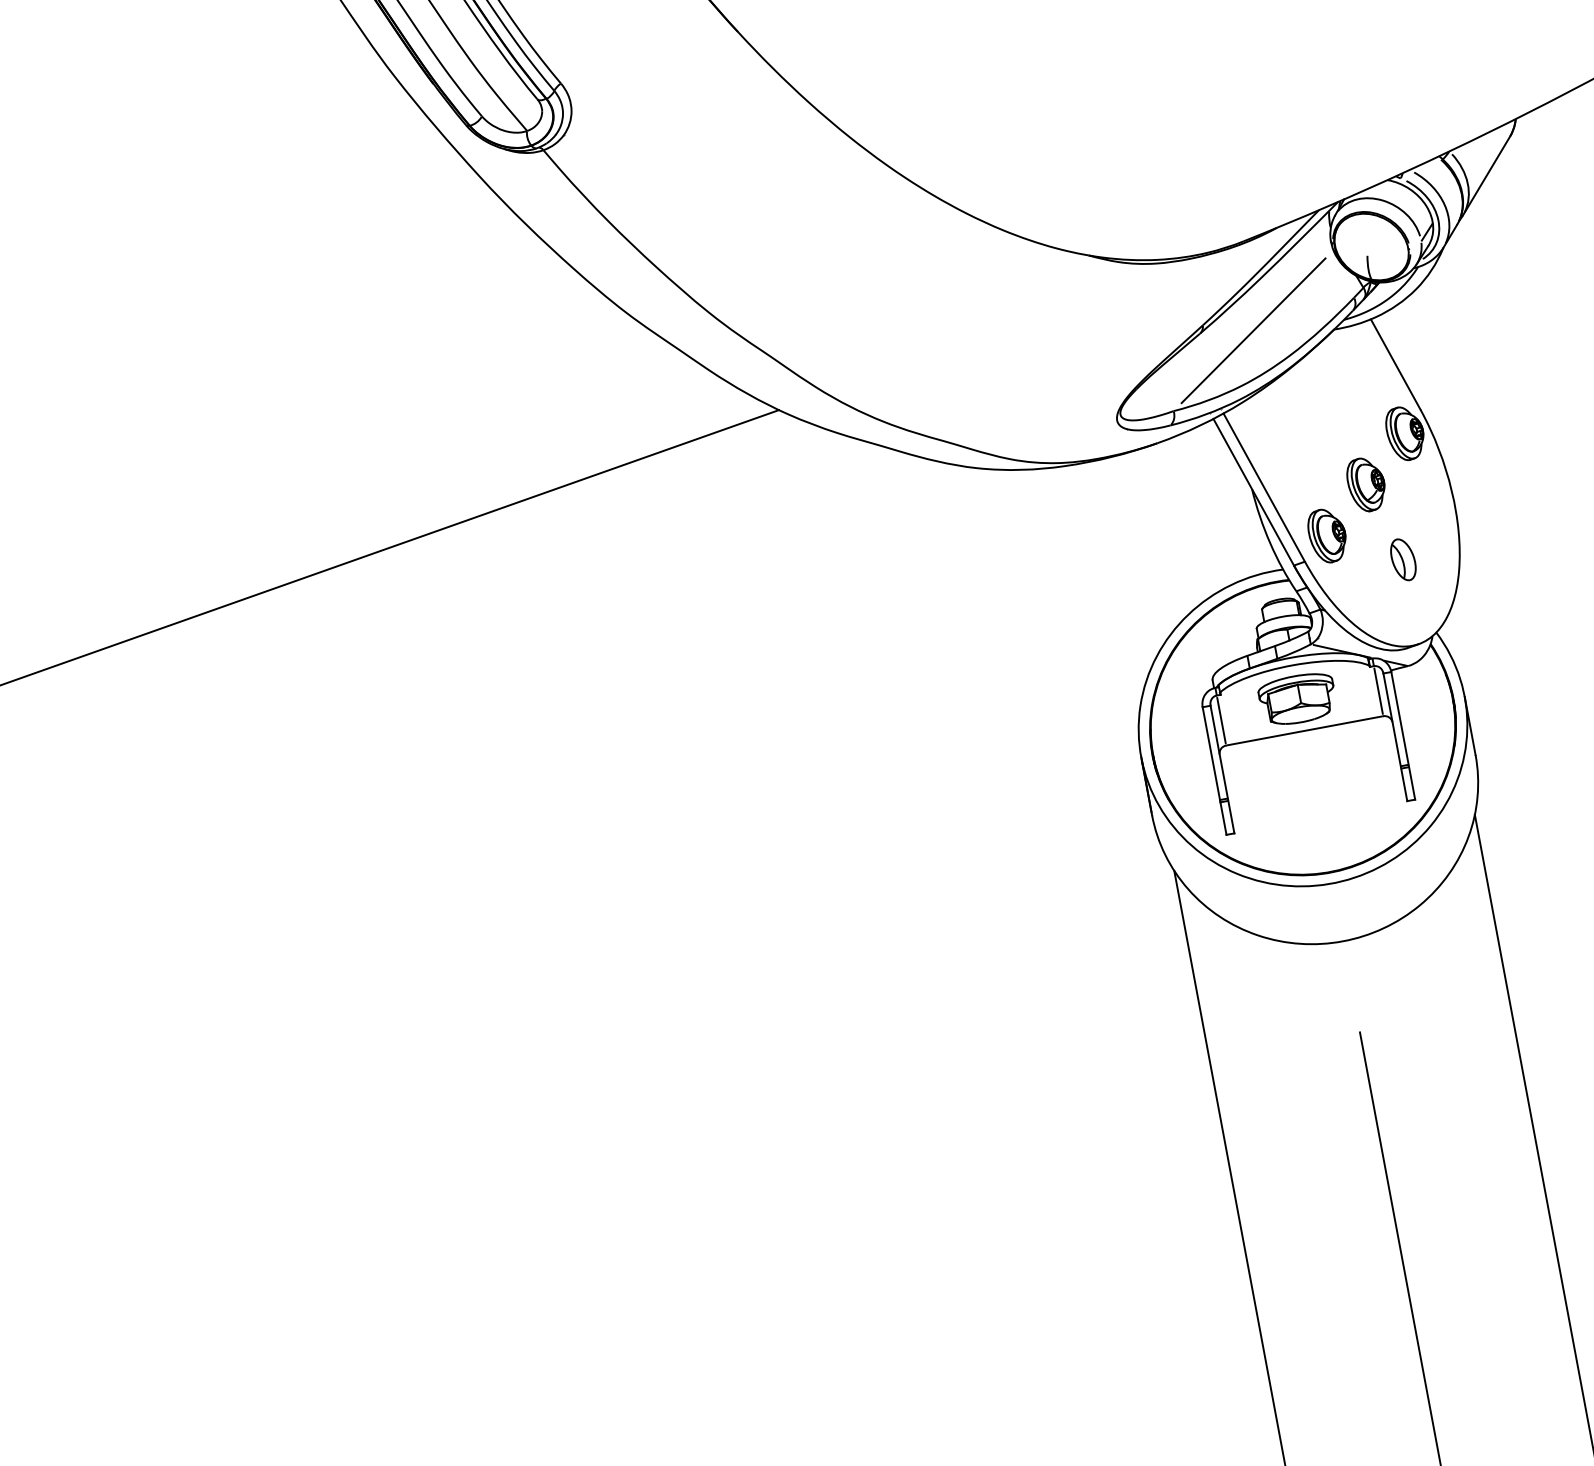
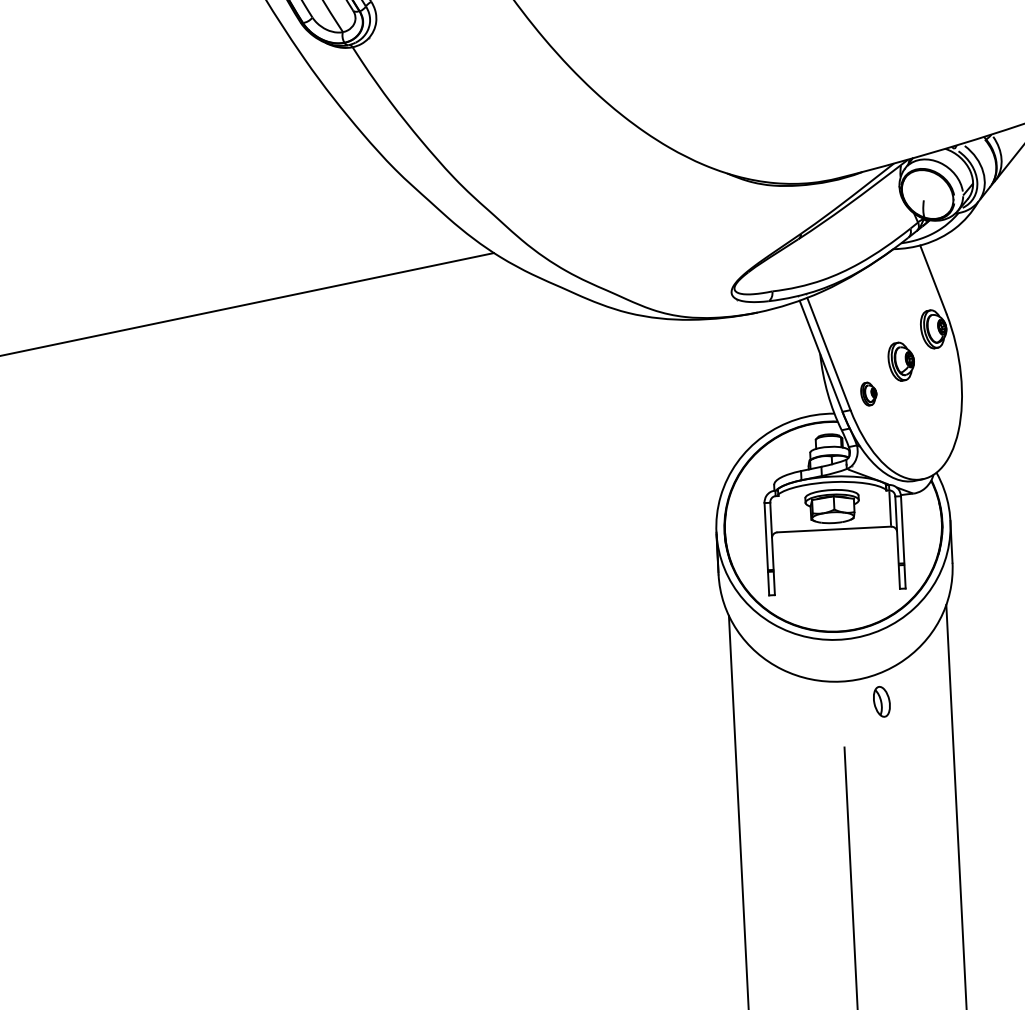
line: (1253, 330) -> (836, 242), removed
part: (1326, 535) -> (868, 393), size x0.6
part: (1403, 559) -> (881, 701), moved
line: (1221, 720) -> (776, 514), removed

